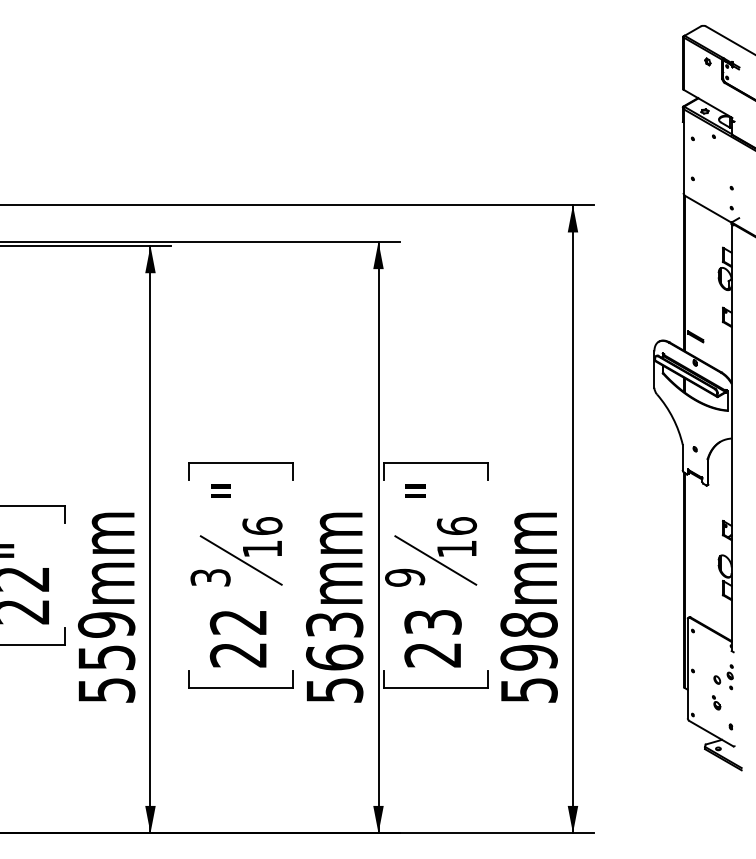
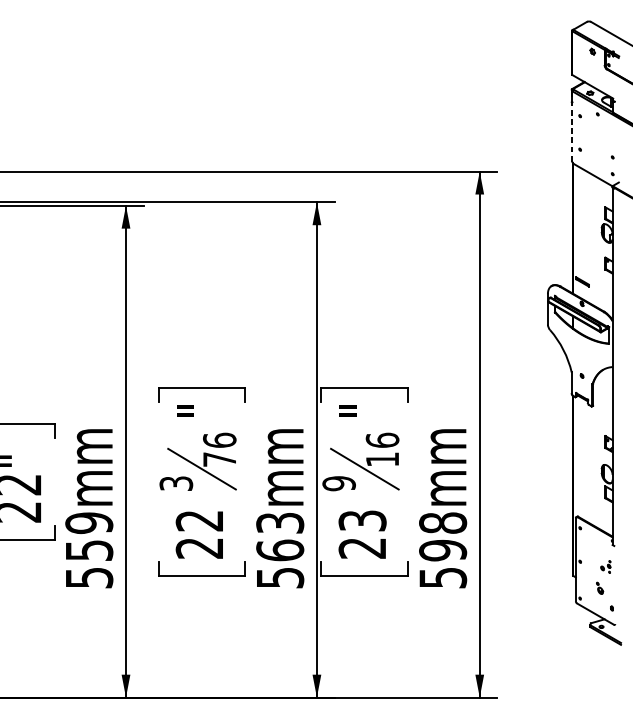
line: (683, 152) -> (572, 127), solid -> dashed
text: (262, 548) -> (219, 459), 16 -> 76
part: (723, 677) -> (605, 567), size x0.6

